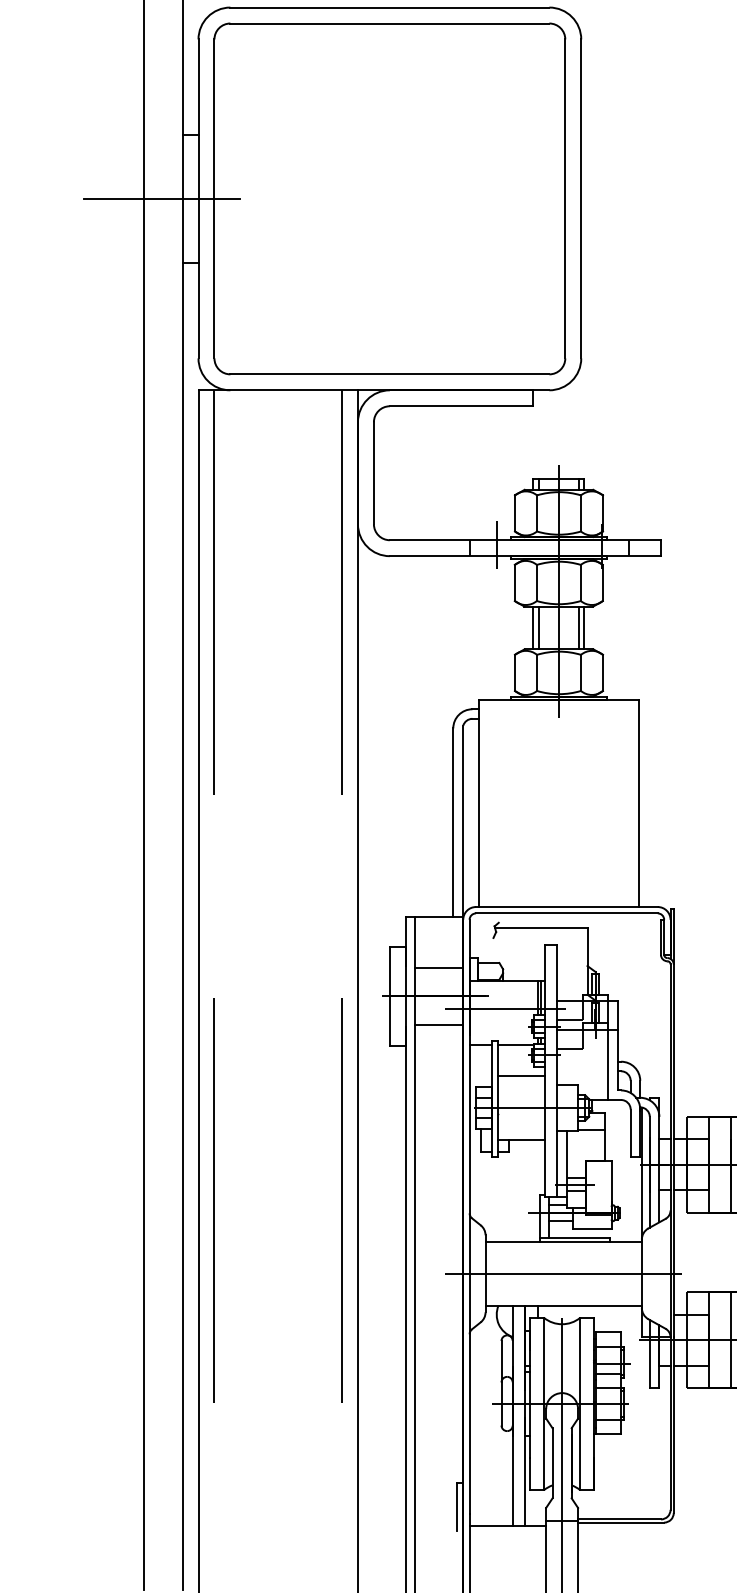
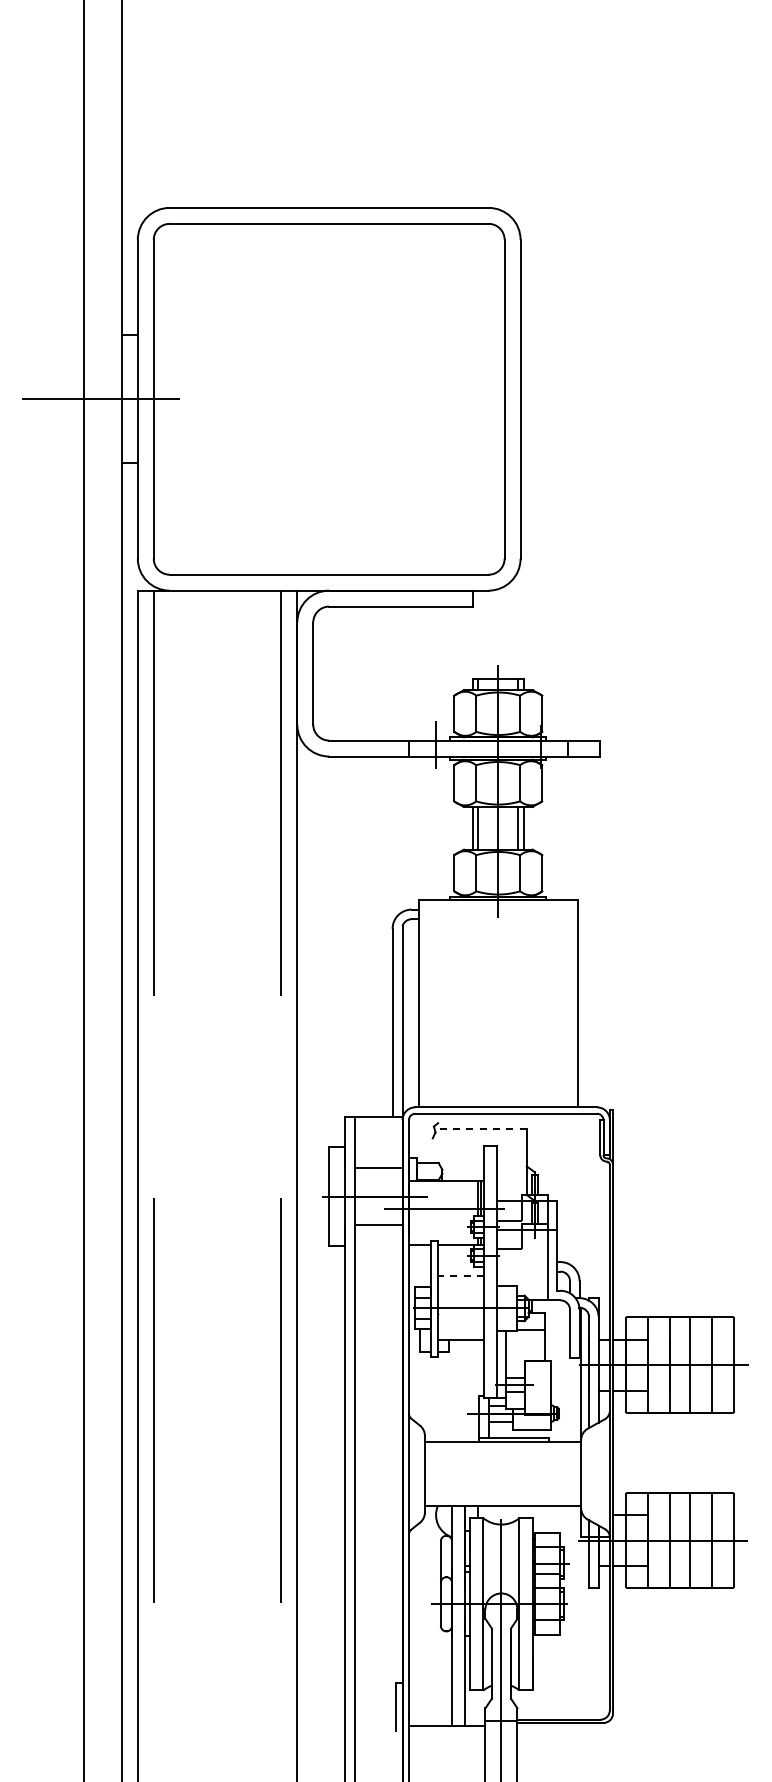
line: (541, 928) -> (480, 1128), solid -> dashed
line: (521, 1076) -> (460, 1276), solid -> dashed
line: (563, 1274) -> (502, 1474), removed

